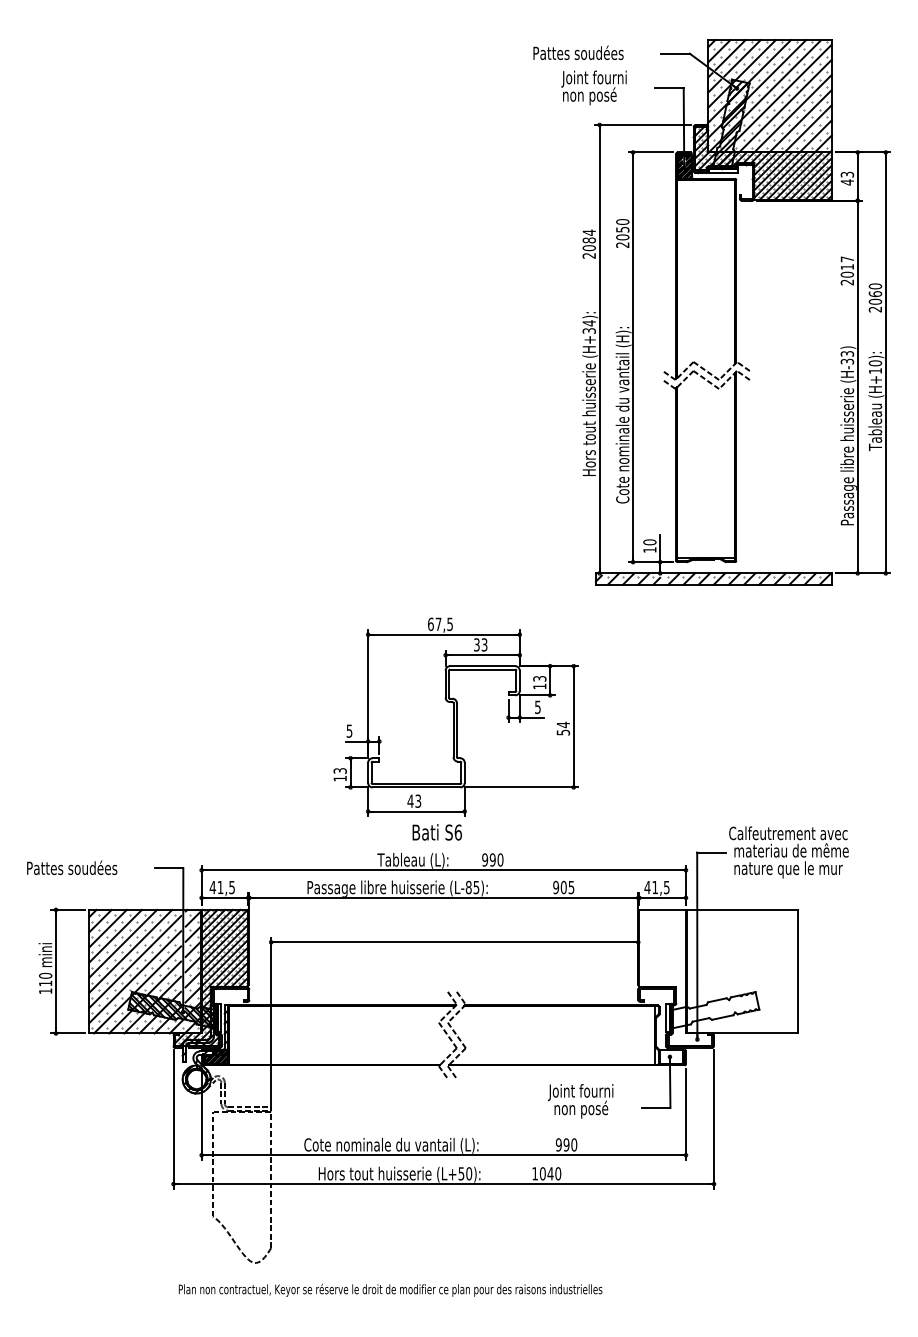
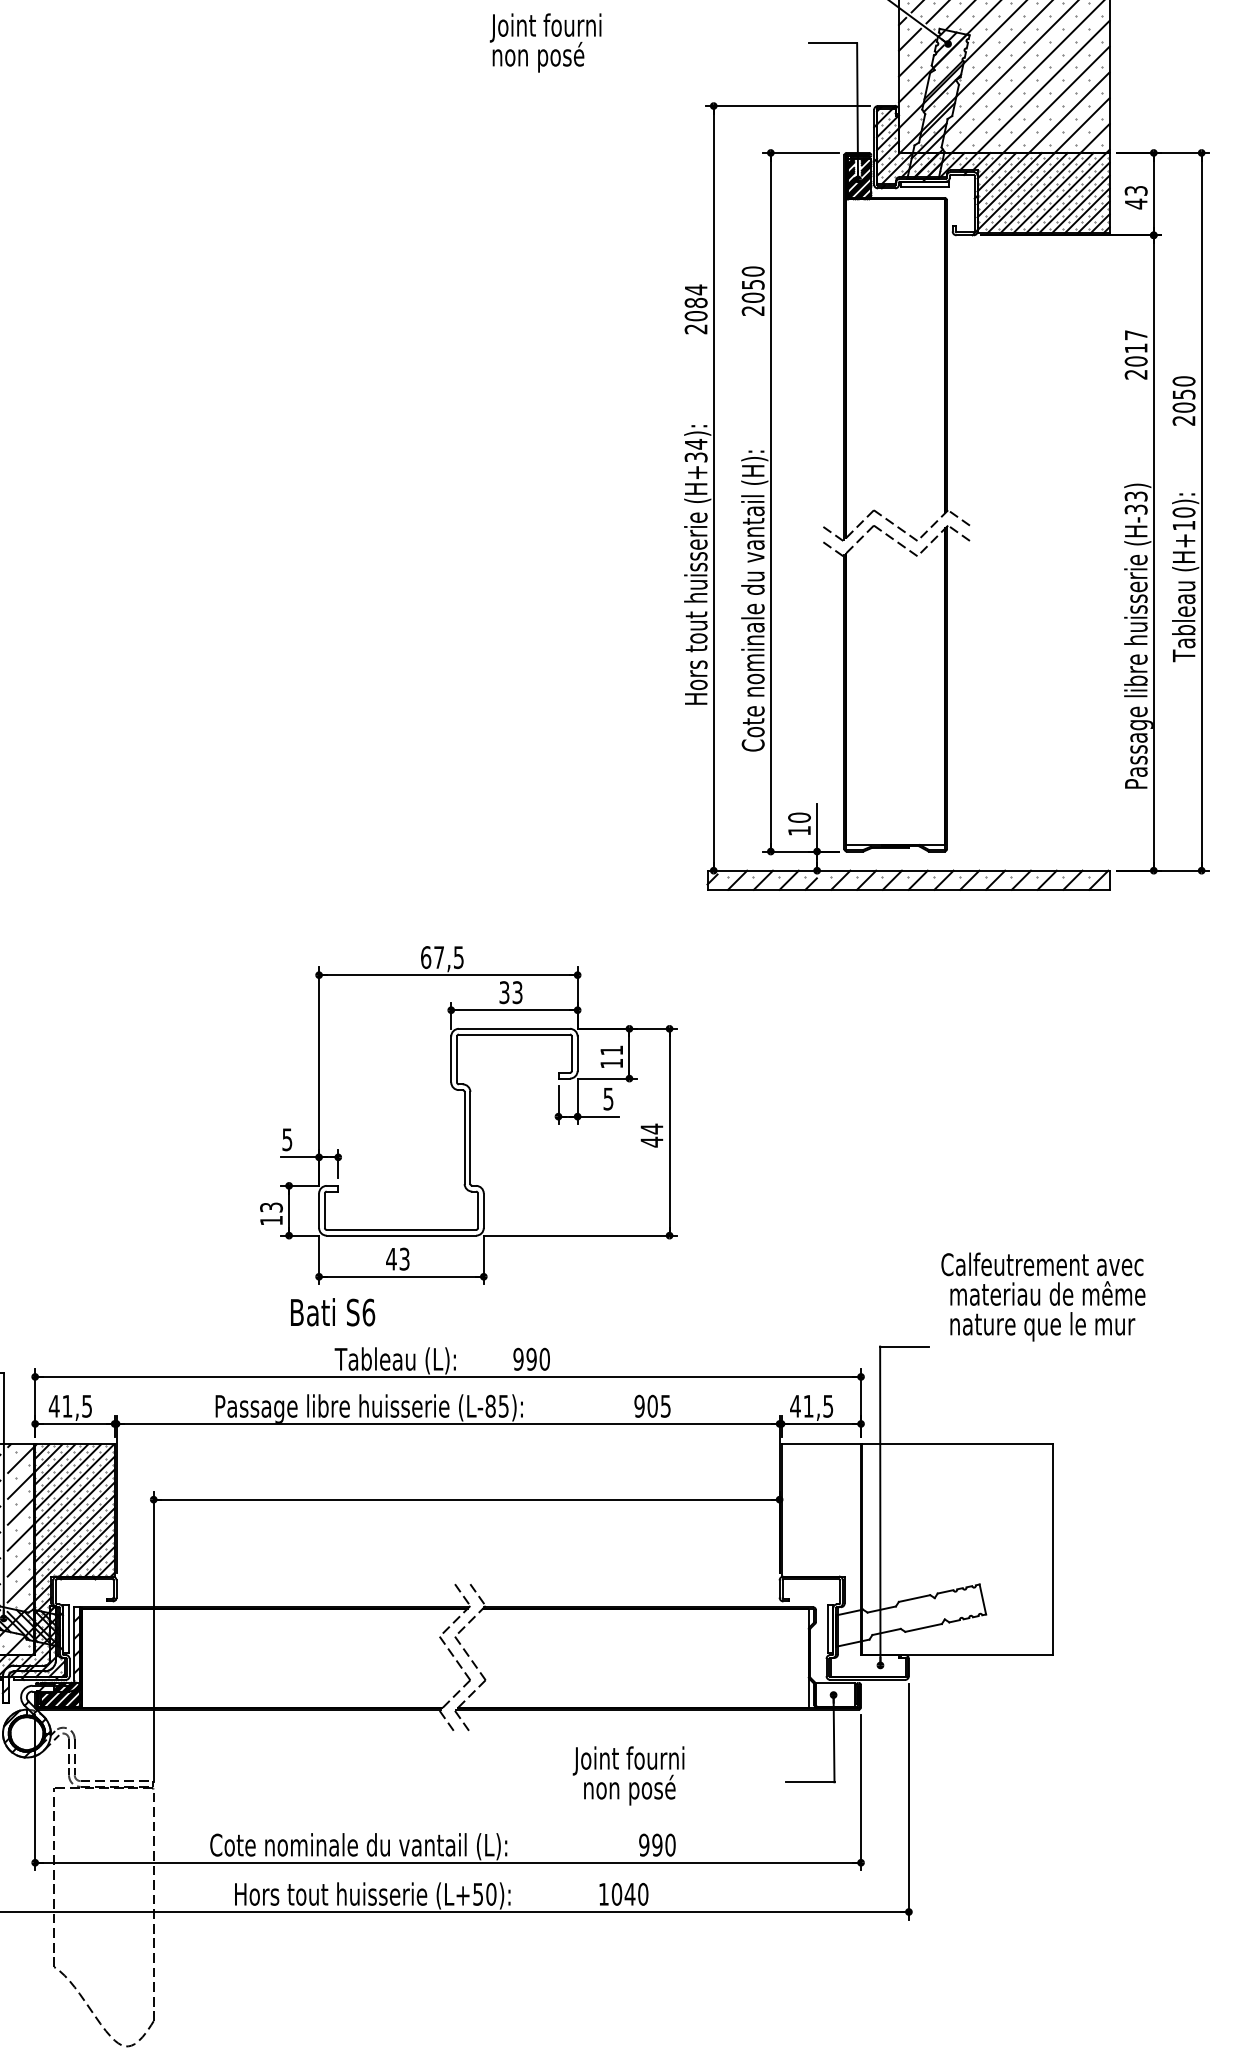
text: (593, 87) -> (544, 42), moved
text: (875, 294) -> (1184, 395), 2060 -> 2050
text: (539, 678) -> (611, 1049), 13 -> 11
text: (563, 732) -> (652, 1141), 54 -> 44
text: (436, 832) -> (331, 1312), moved
text: (788, 852) -> (1042, 1297), moved
text: (580, 1101) -> (628, 1776), moved

